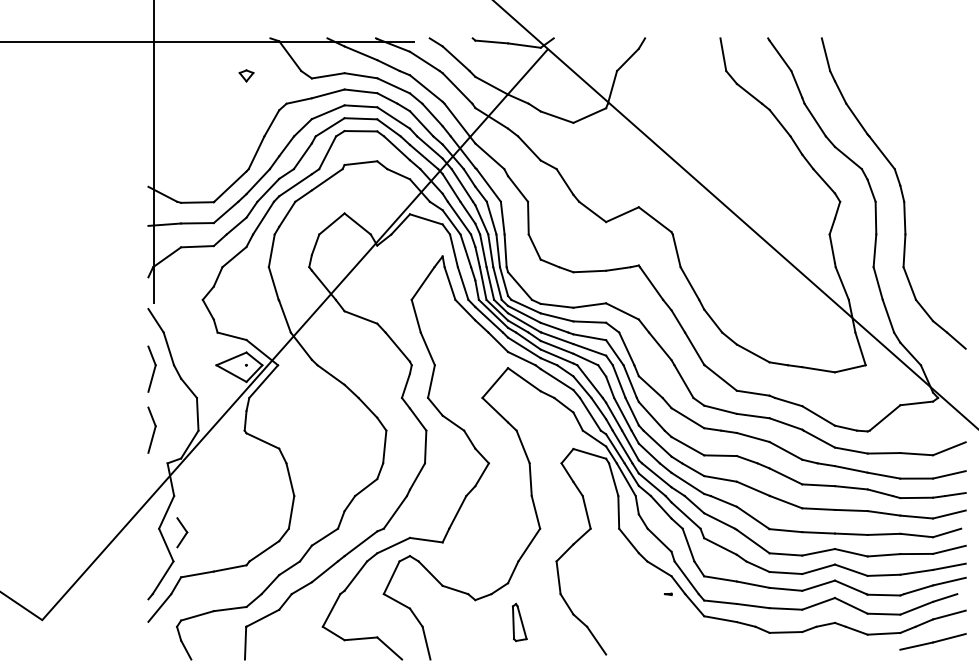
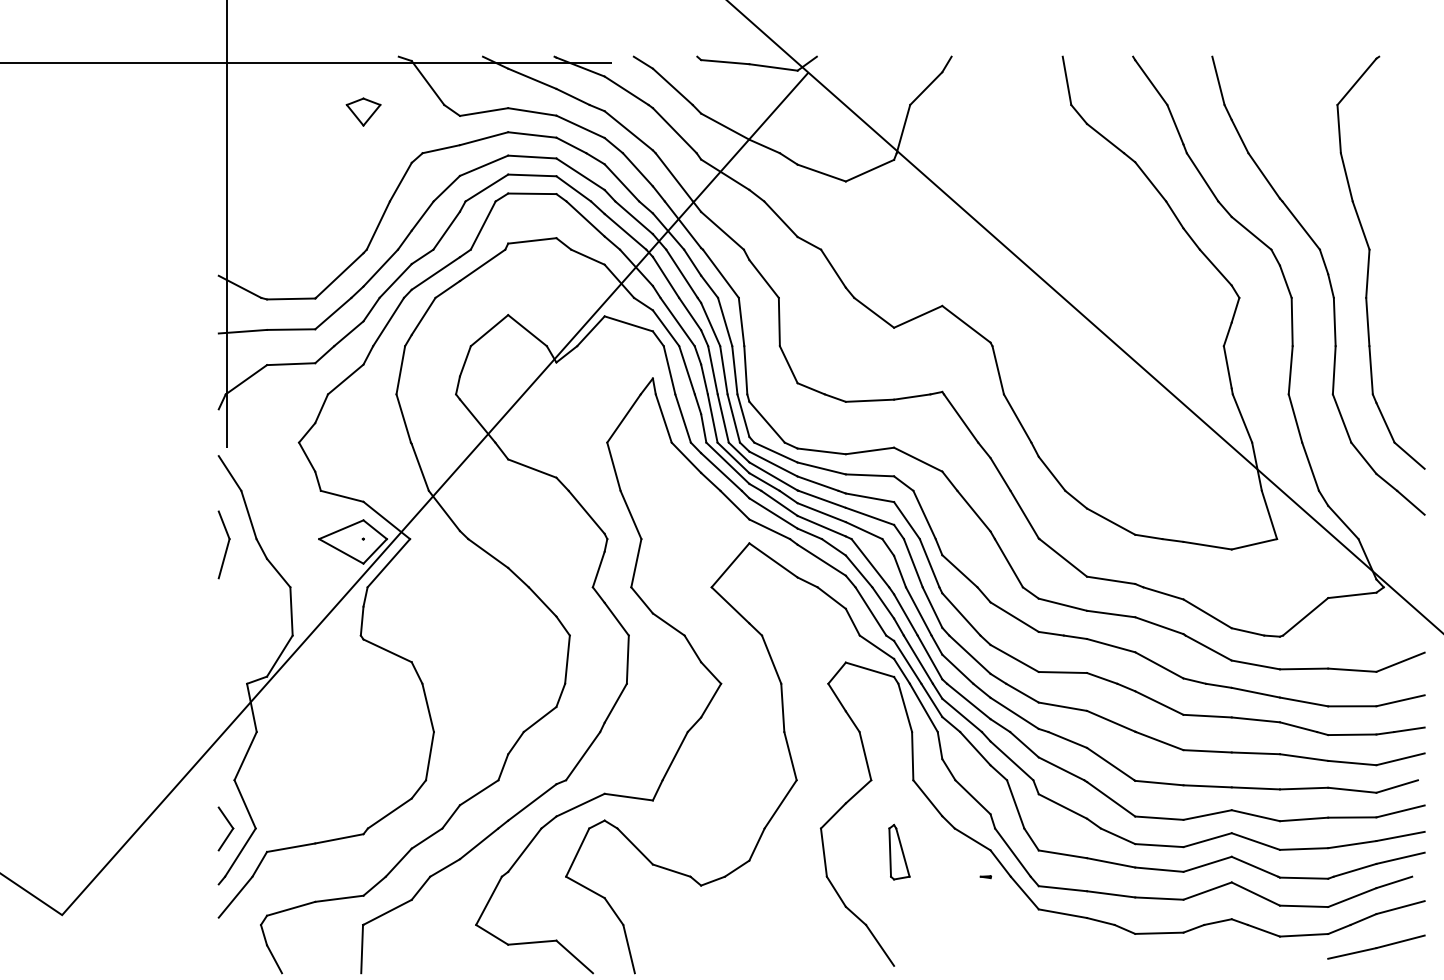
part: (246, 75) -> (363, 111), size x1.67
part: (928, 177) -> (1369, 262), added
part: (151, 429) -> (223, 633), removed
part: (182, 532) -> (226, 828), moved
part: (519, 621) -> (899, 850), moved

